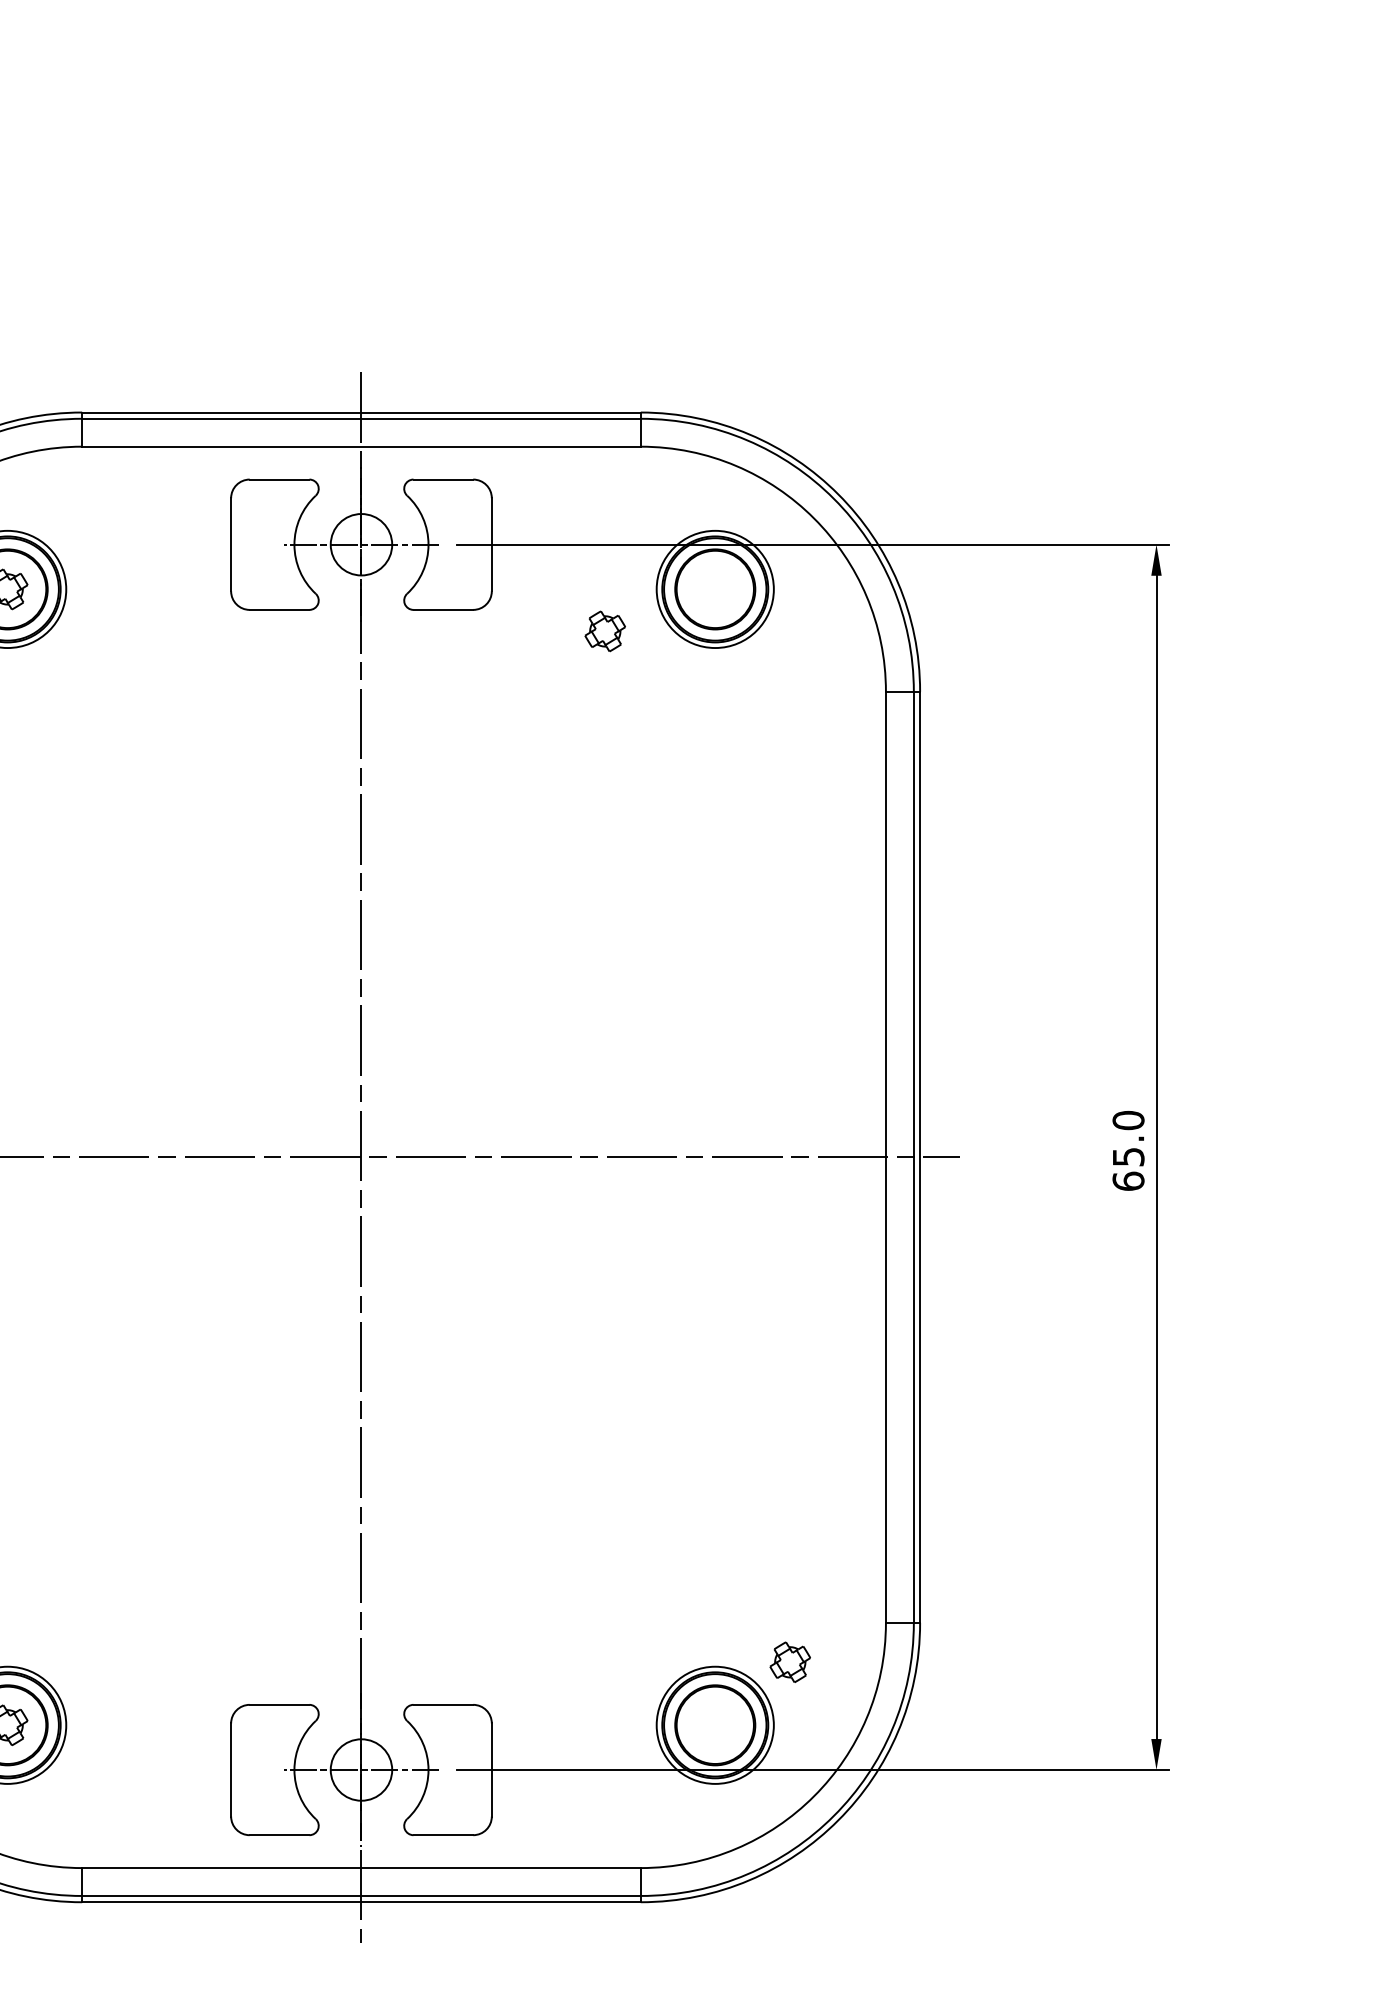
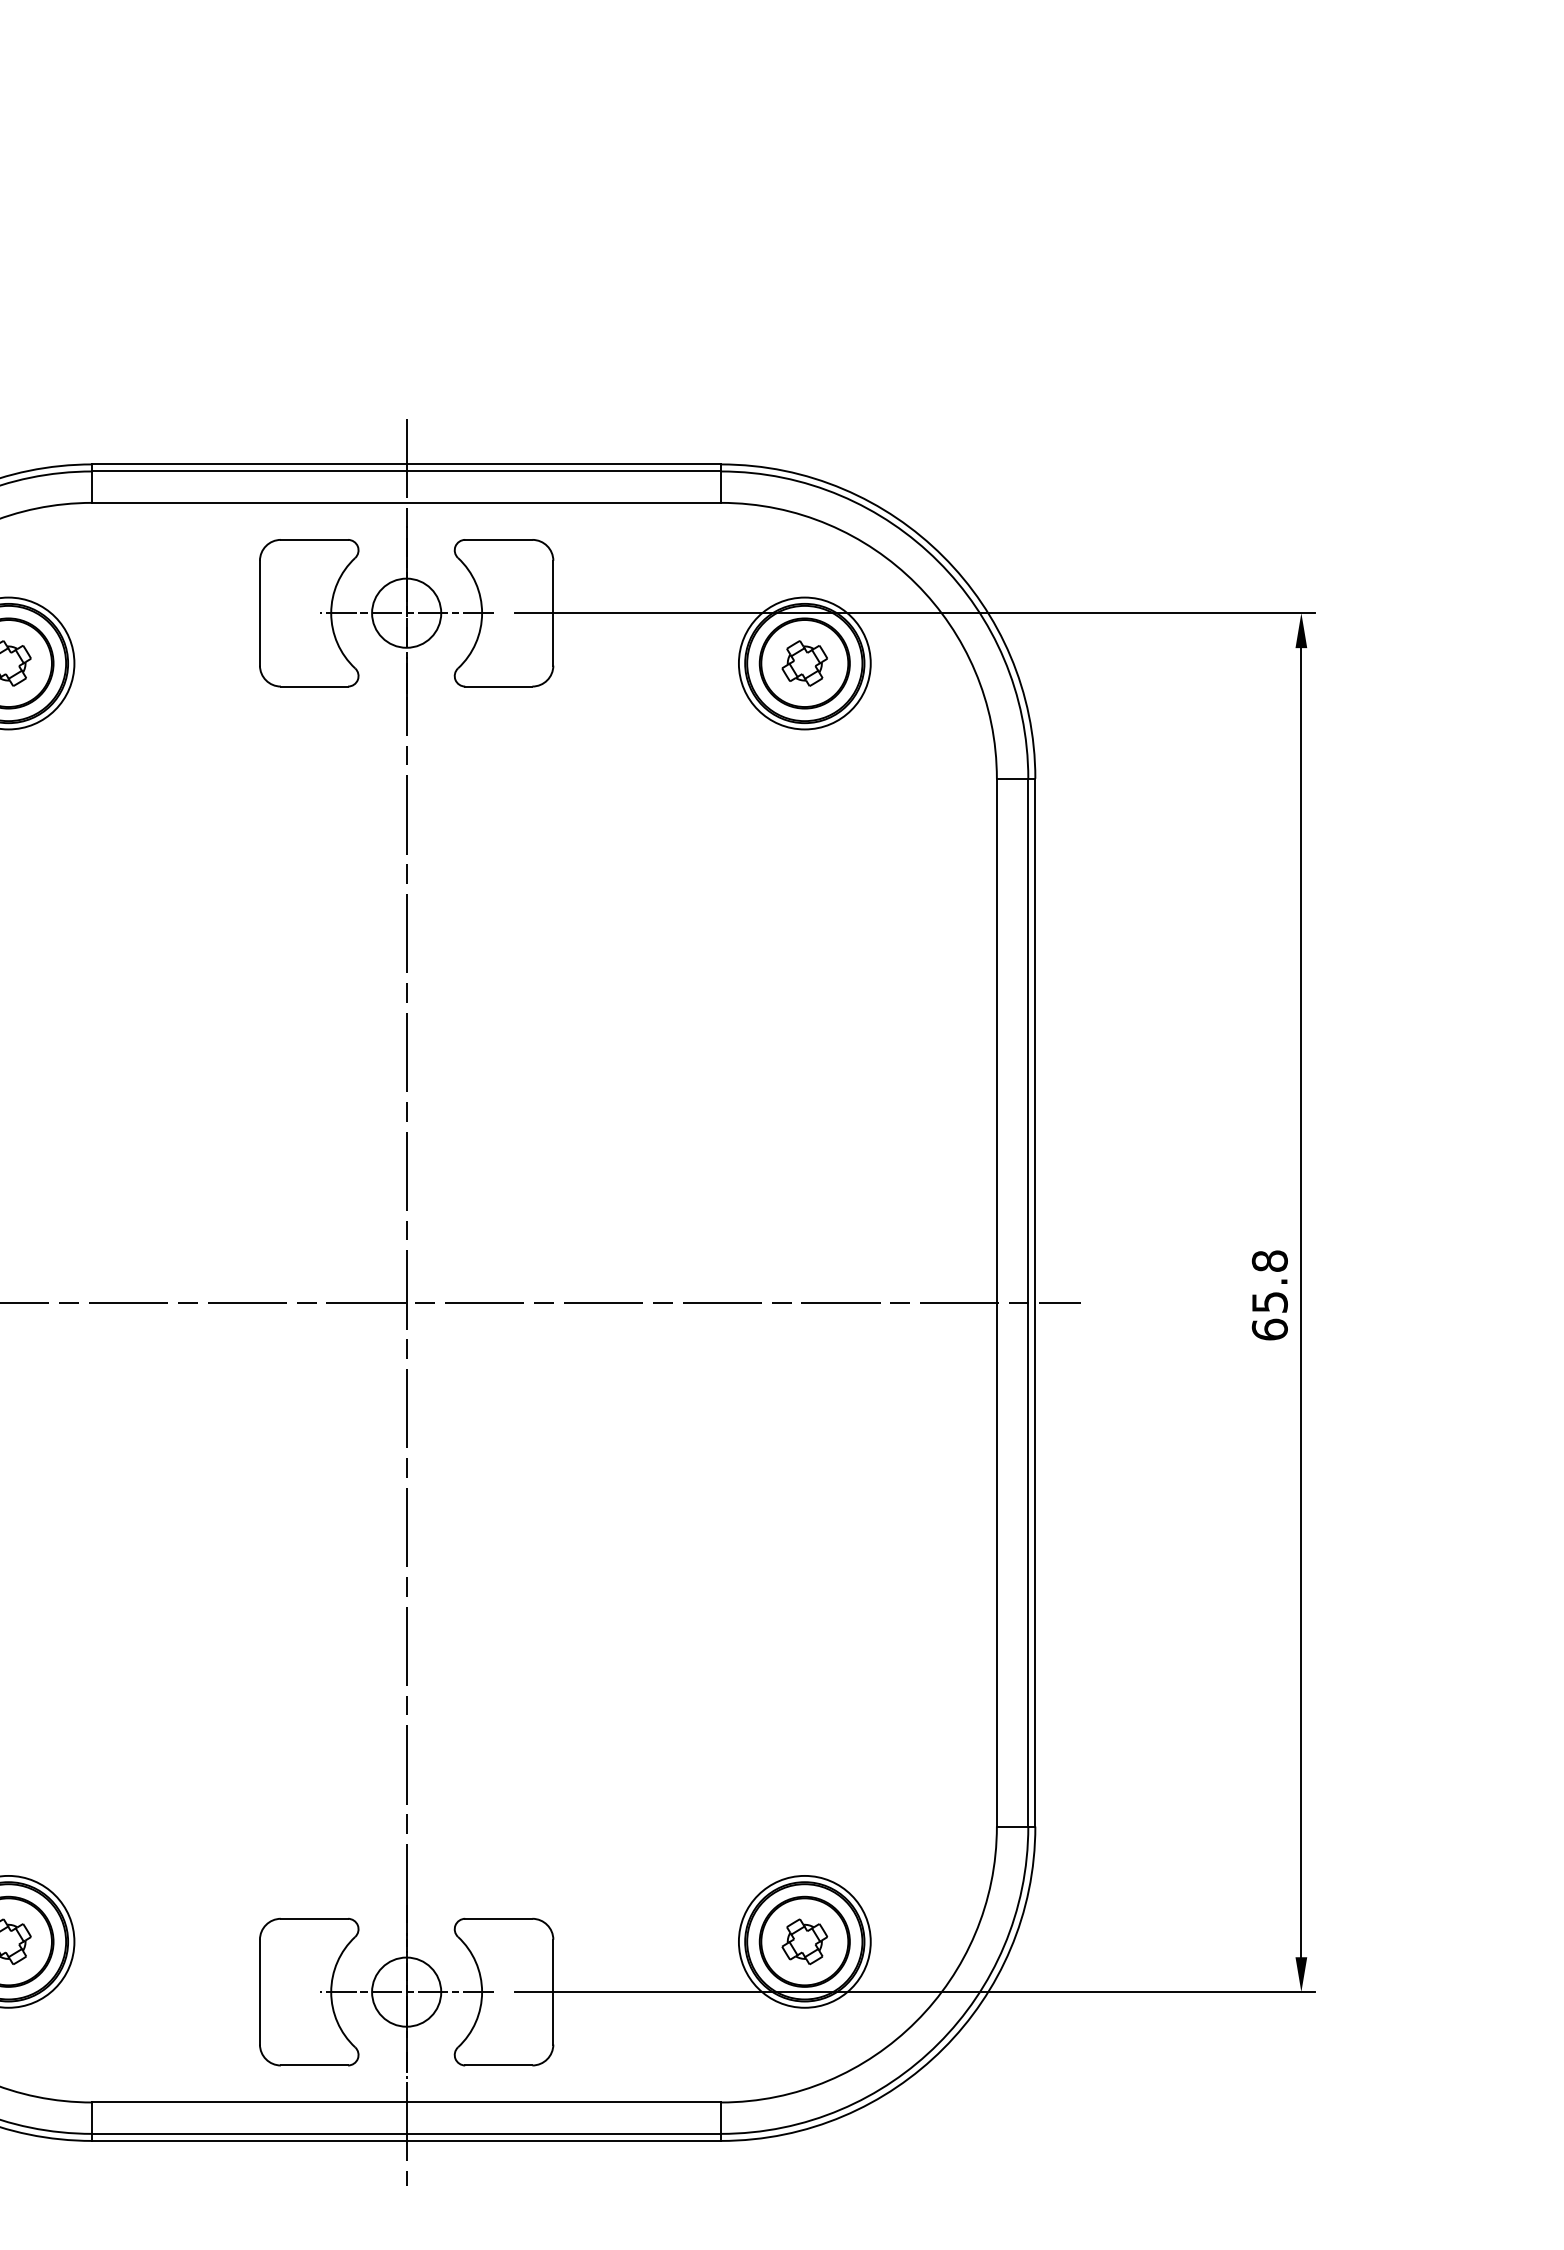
part: (604, 631) -> (803, 663), moved
text: (1128, 1120) -> (1269, 1261), 65.0 -> 65.8
part: (789, 1661) -> (803, 1940), moved

